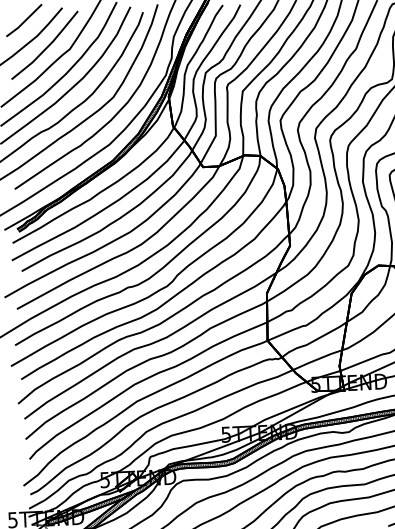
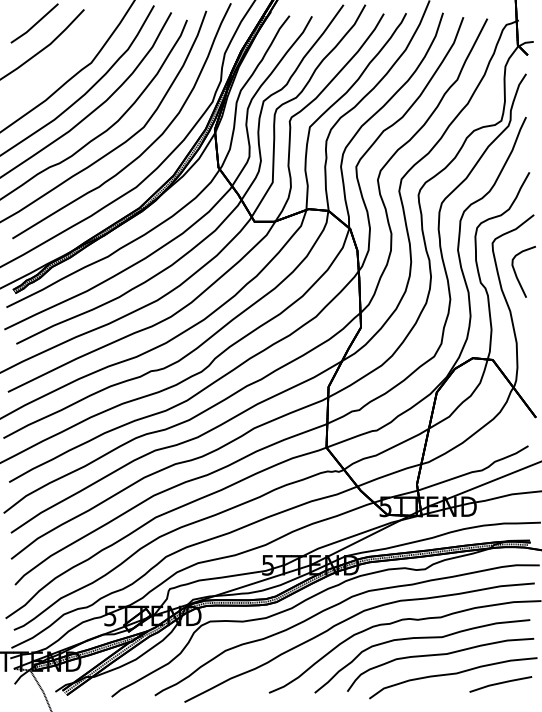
line: (46, 46) -> (61, 58), removed

